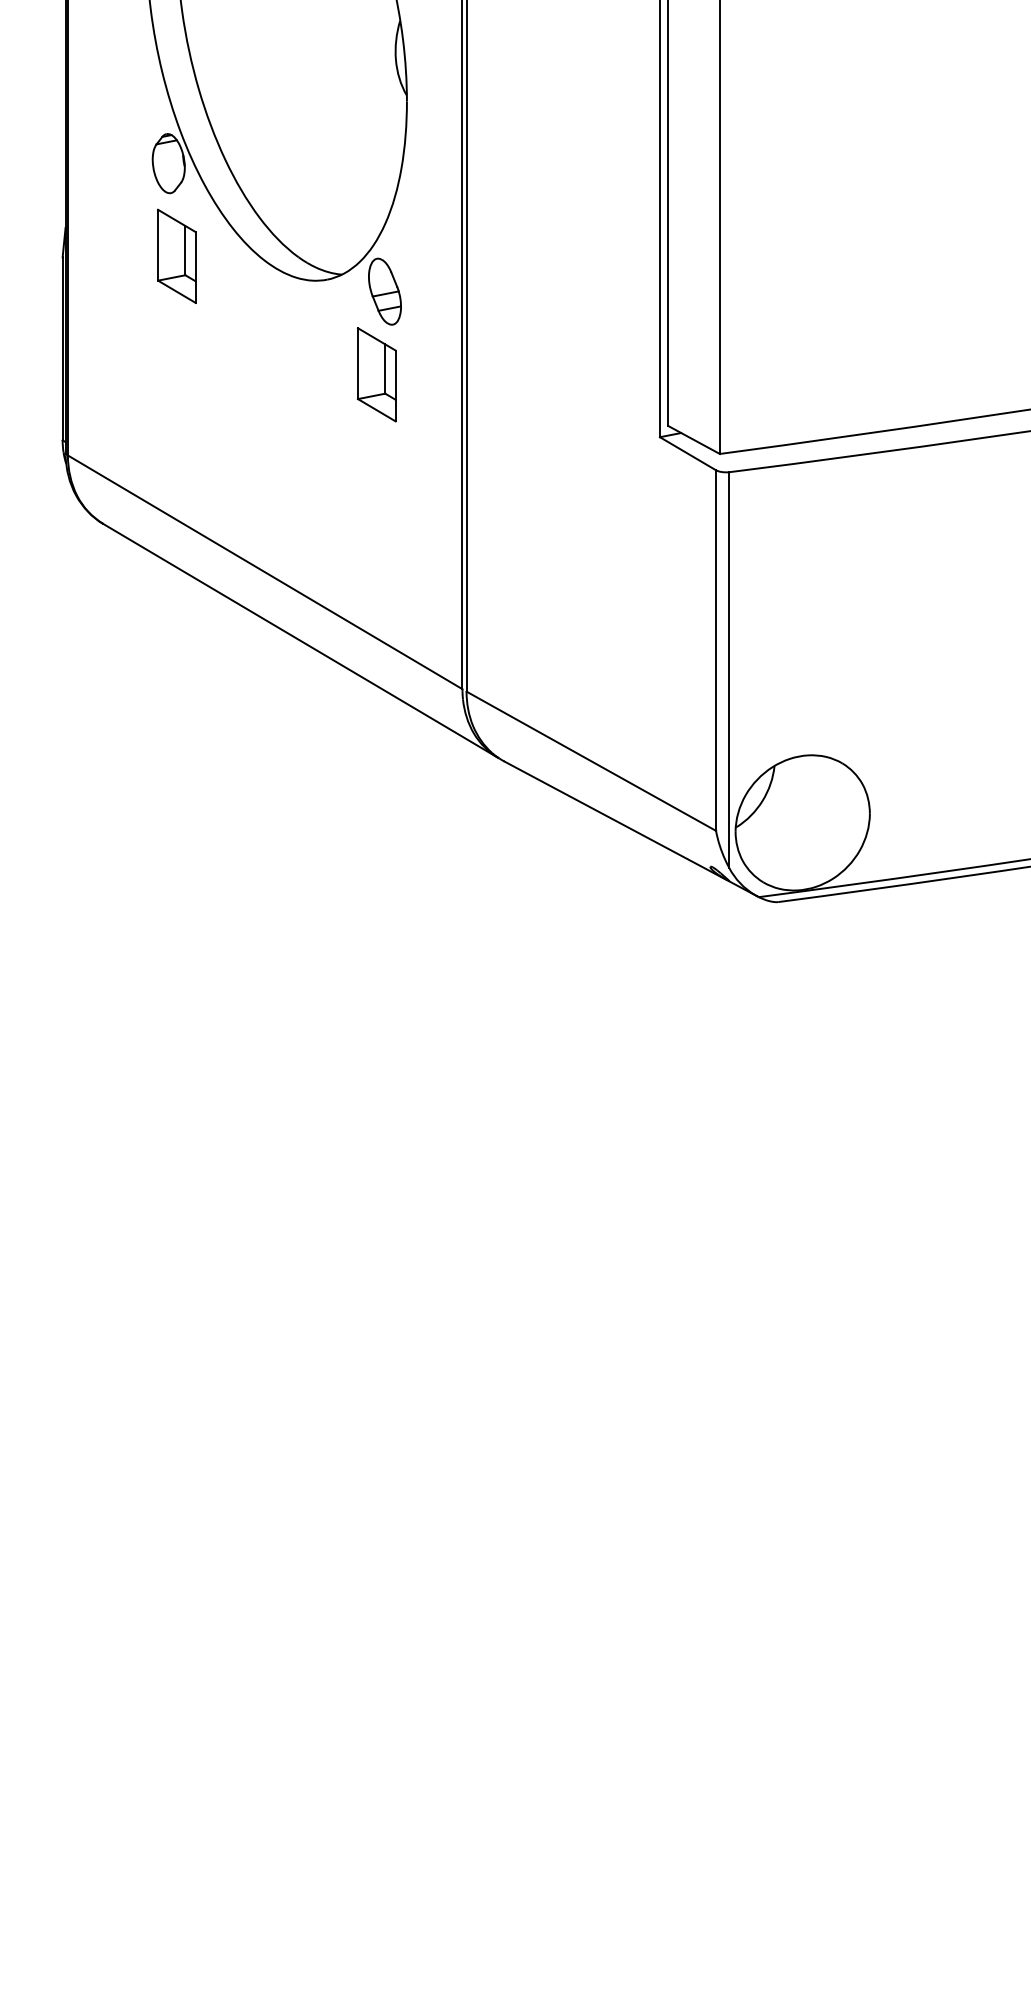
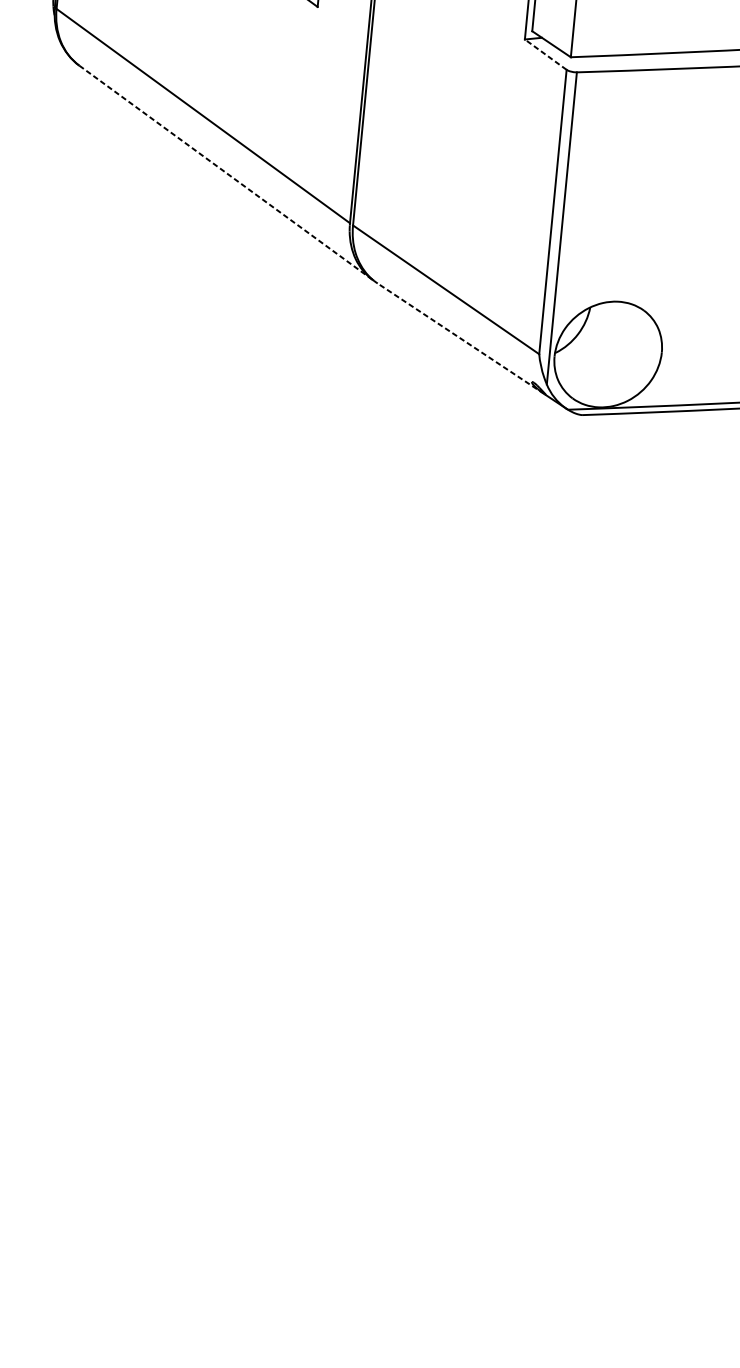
line: (688, 453) -> (546, 54), solid -> dashed
line: (301, 641) -> (226, 173), solid -> dashed
line: (615, 820) -> (460, 338), solid -> dashed

